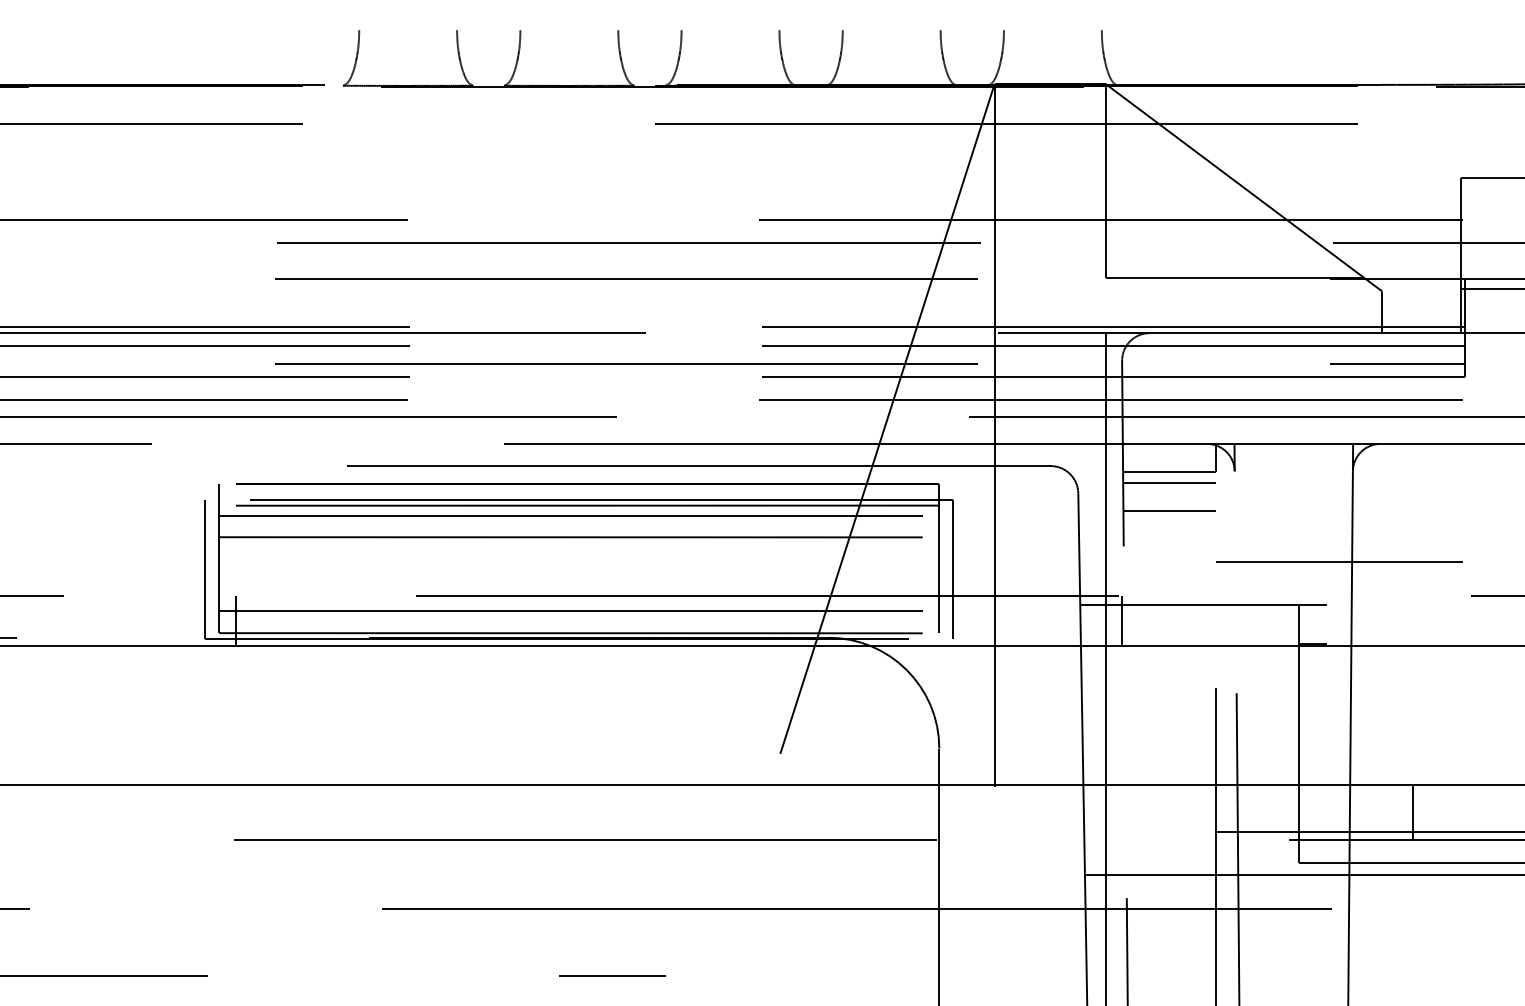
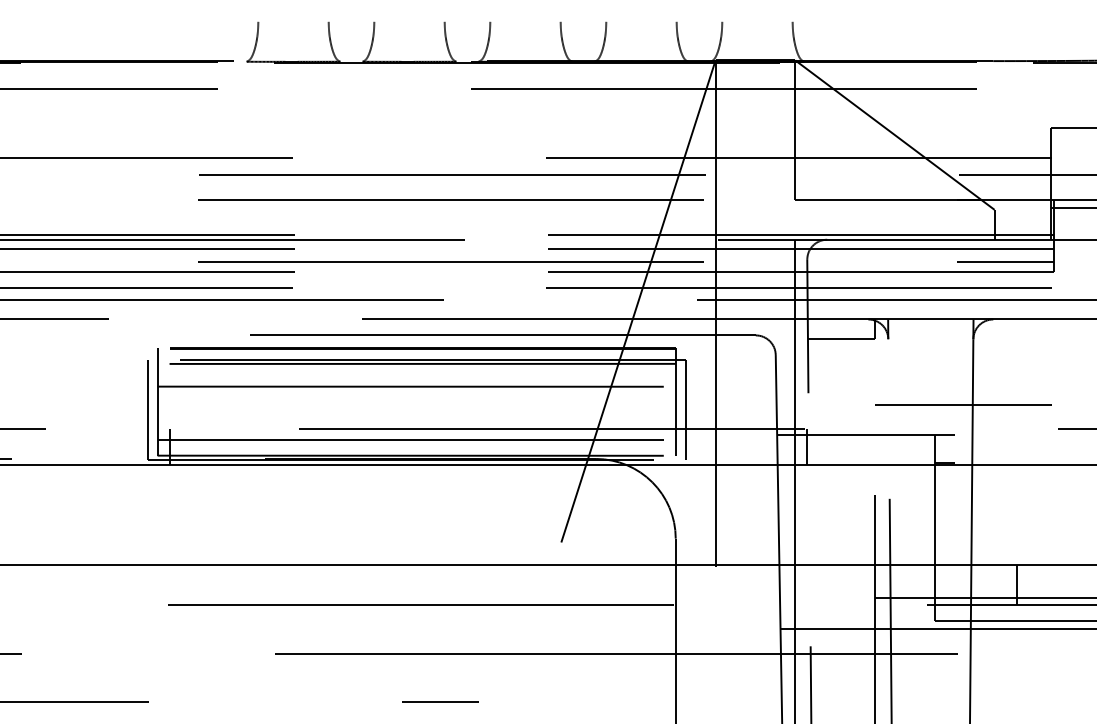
line: (1169, 483) -> (841, 347), removed
line: (1169, 510) -> (841, 367), removed
line: (579, 515) -> (416, 370), removed

